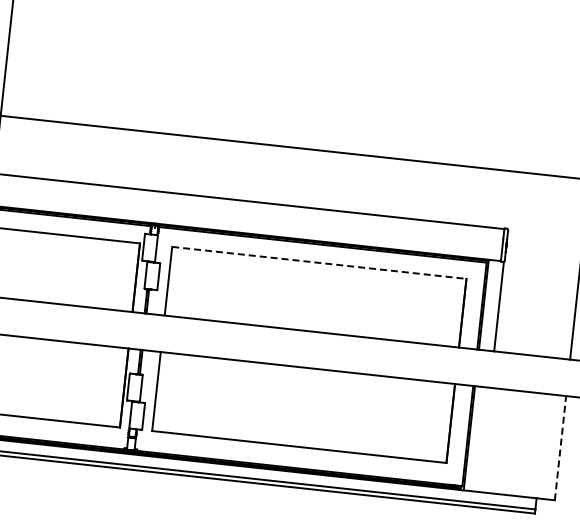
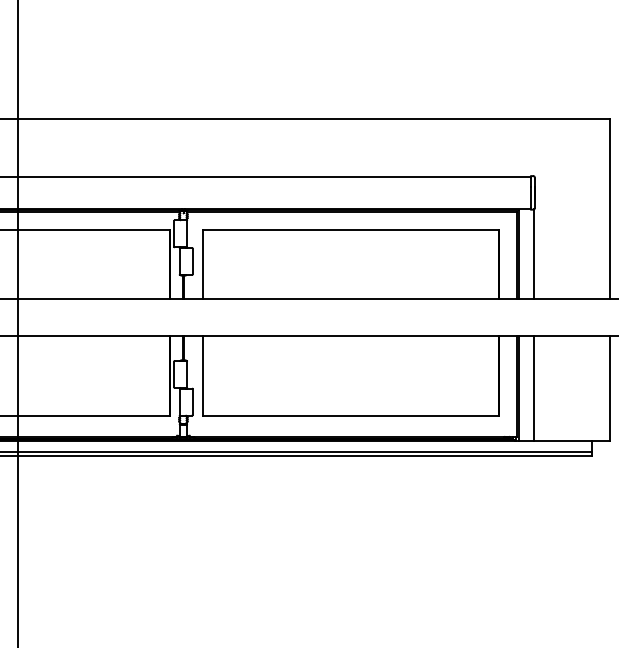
line: (320, 263) -> (351, 230), dashed -> solid
line: (485, 439) -> (534, 388), added
line: (560, 448) -> (610, 388), dashed -> solid

